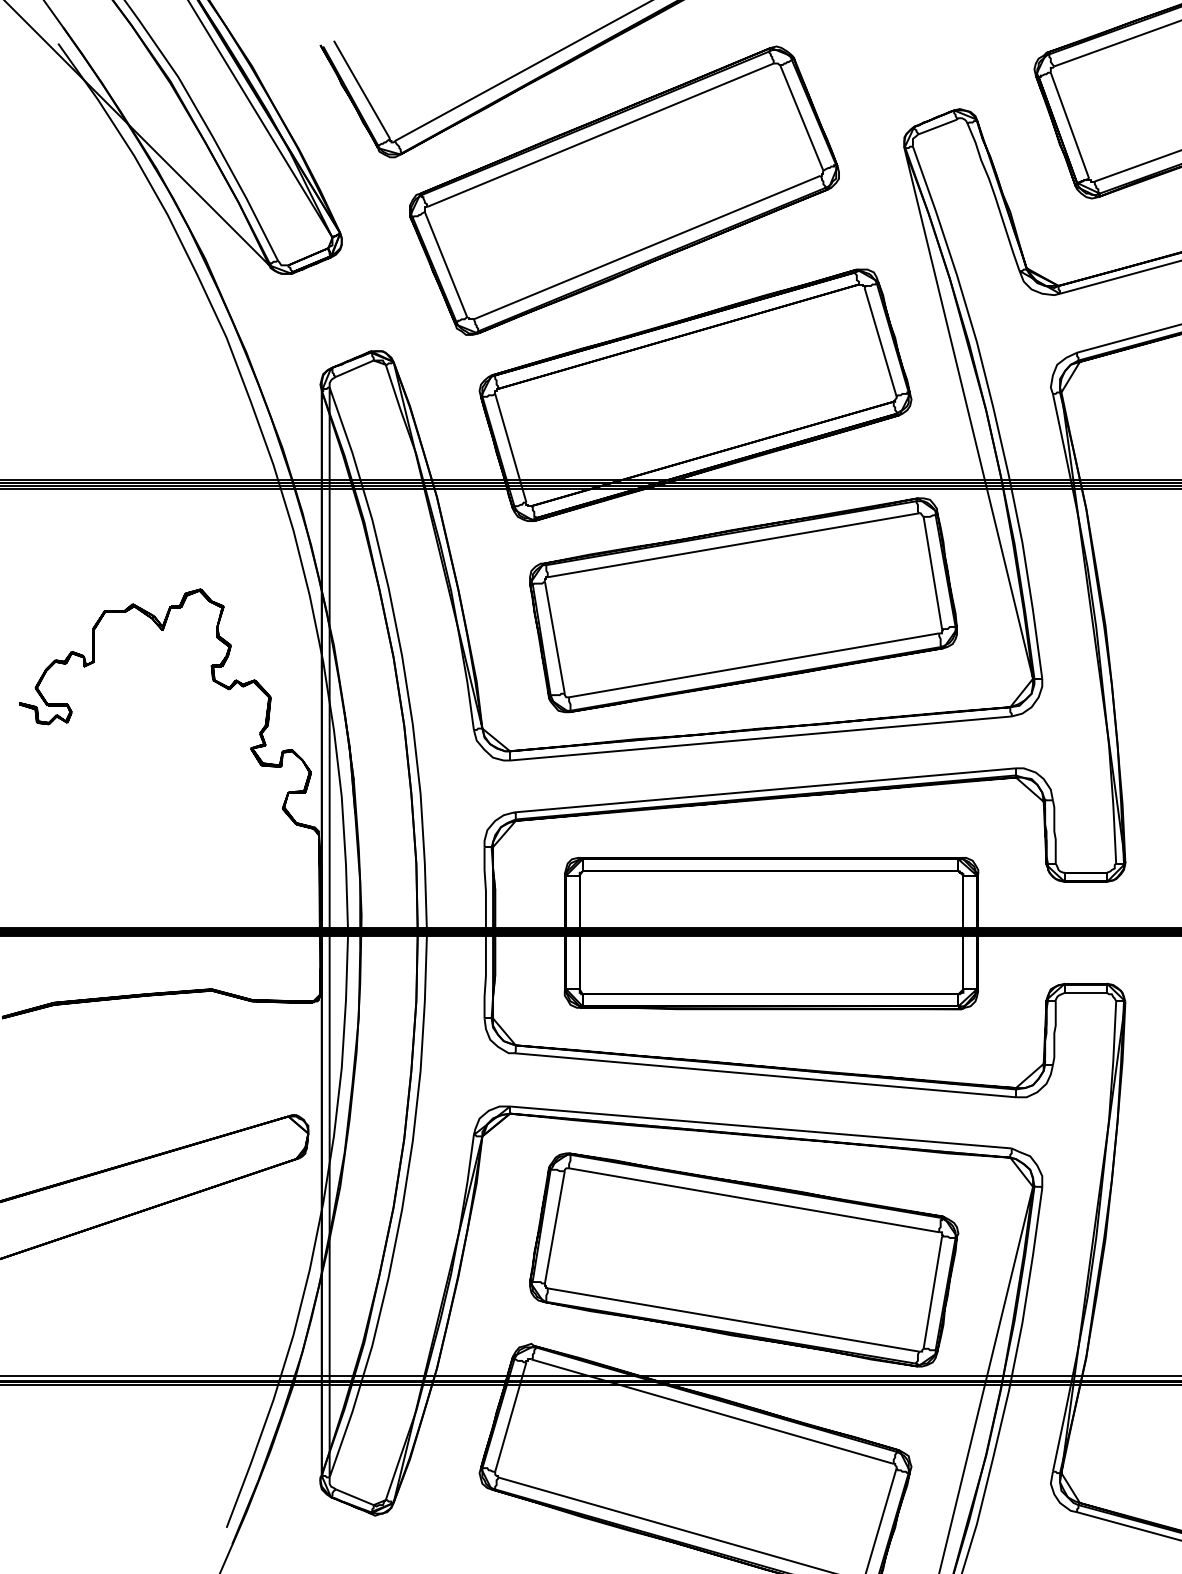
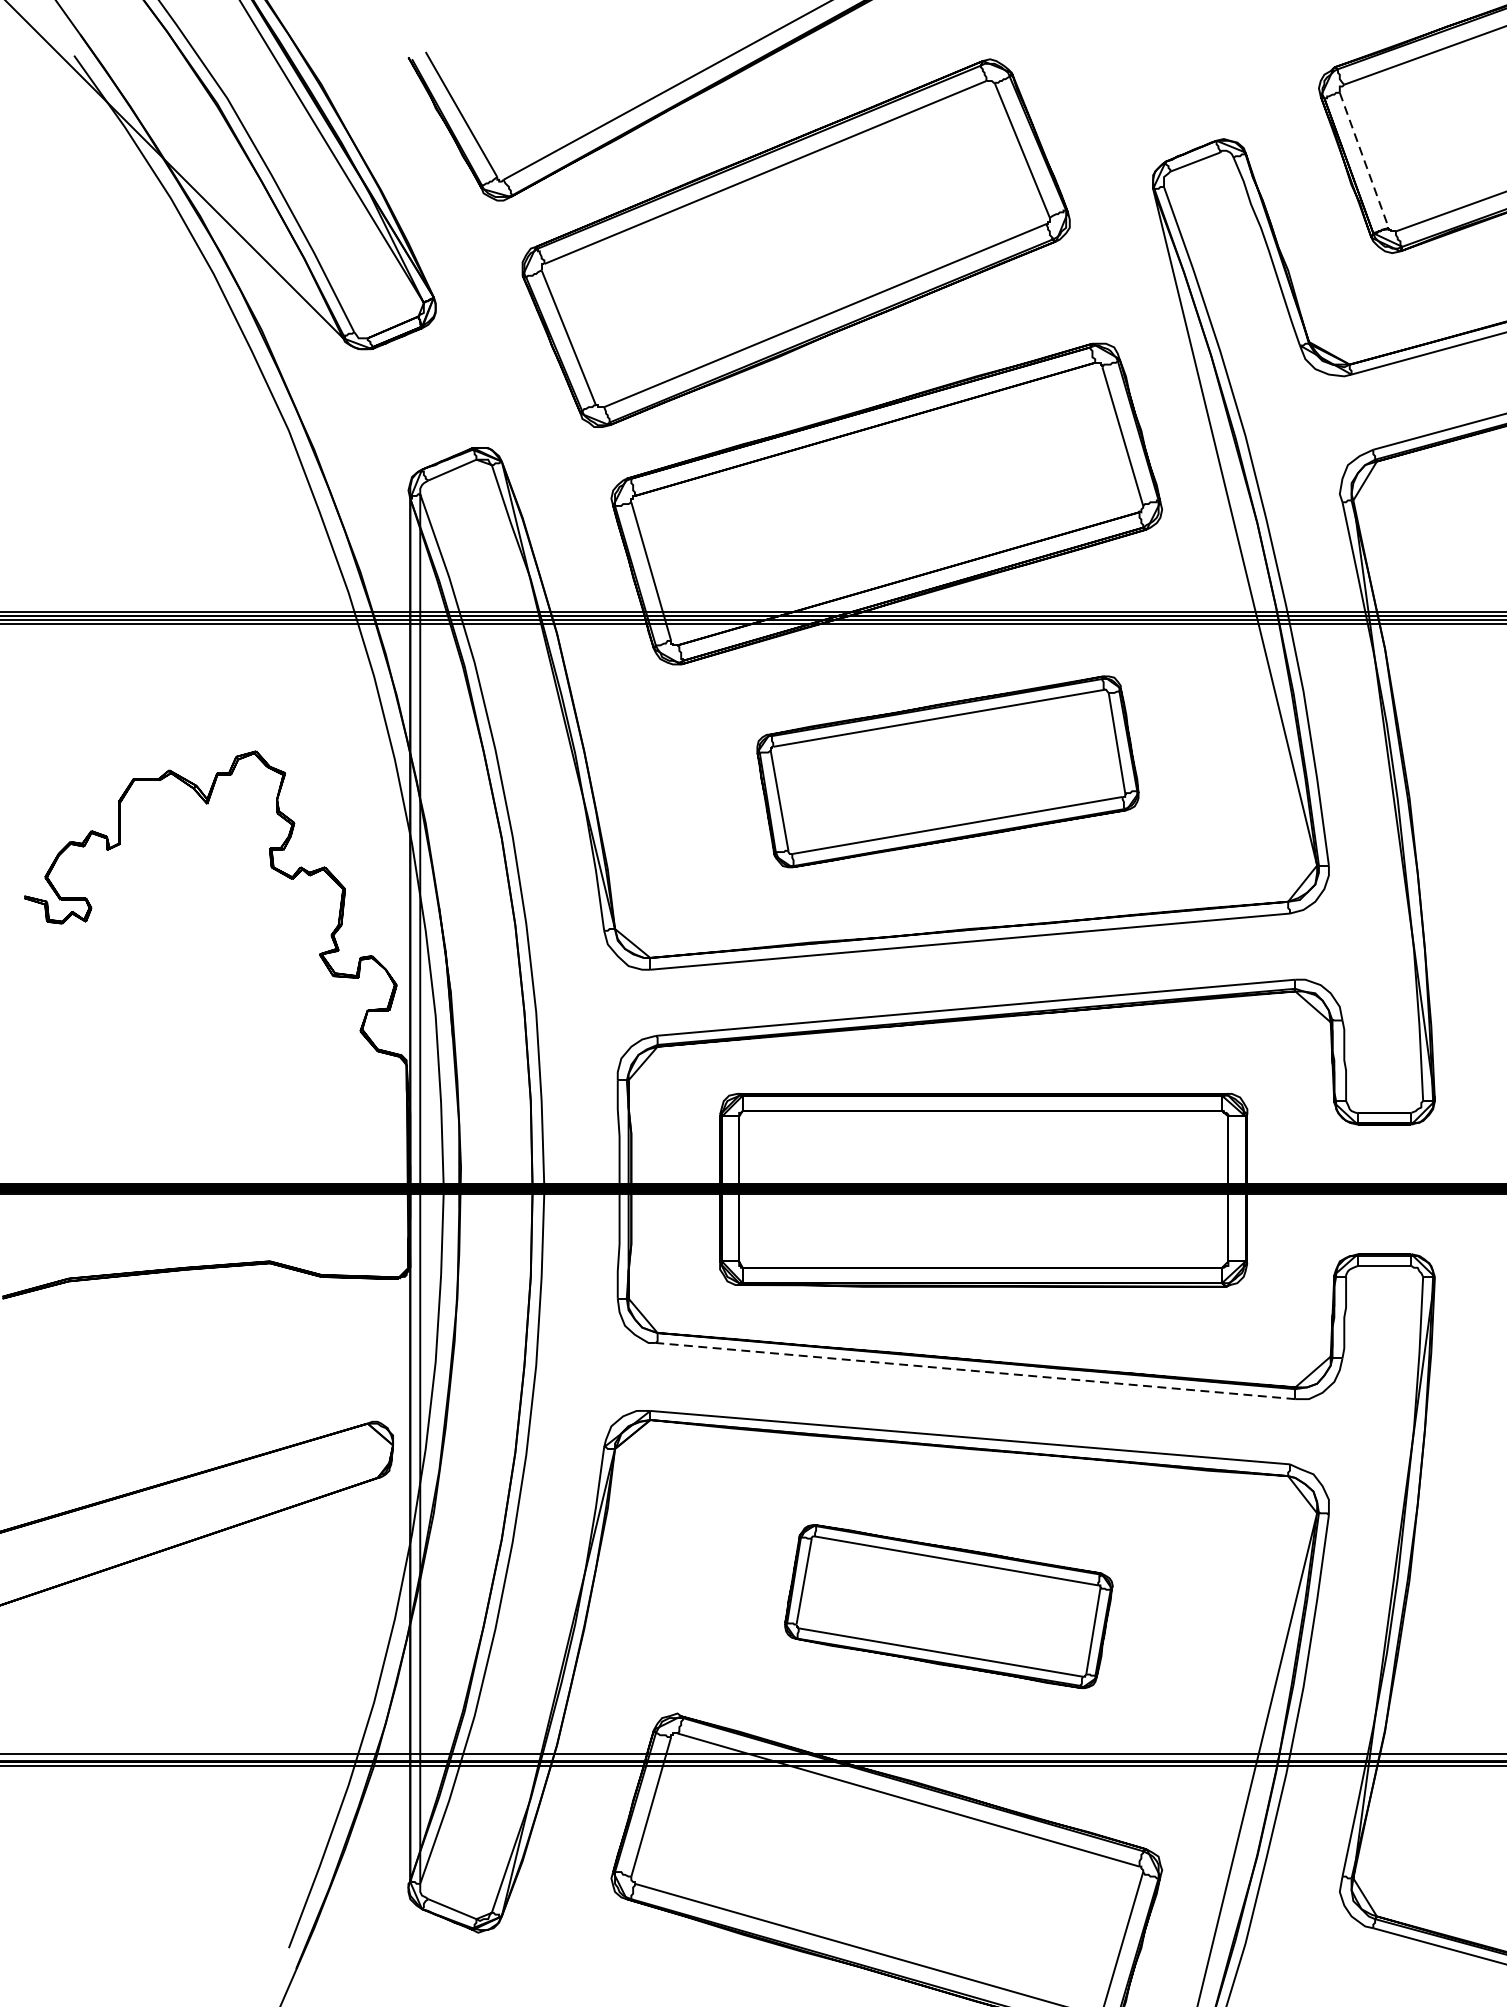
line: (1070, 126) -> (1364, 161), solid -> dashed
part: (743, 605) -> (947, 772), size x0.7
line: (765, 1075) -> (976, 1371), solid -> dashed
part: (744, 1259) -> (949, 1605), size x0.6

